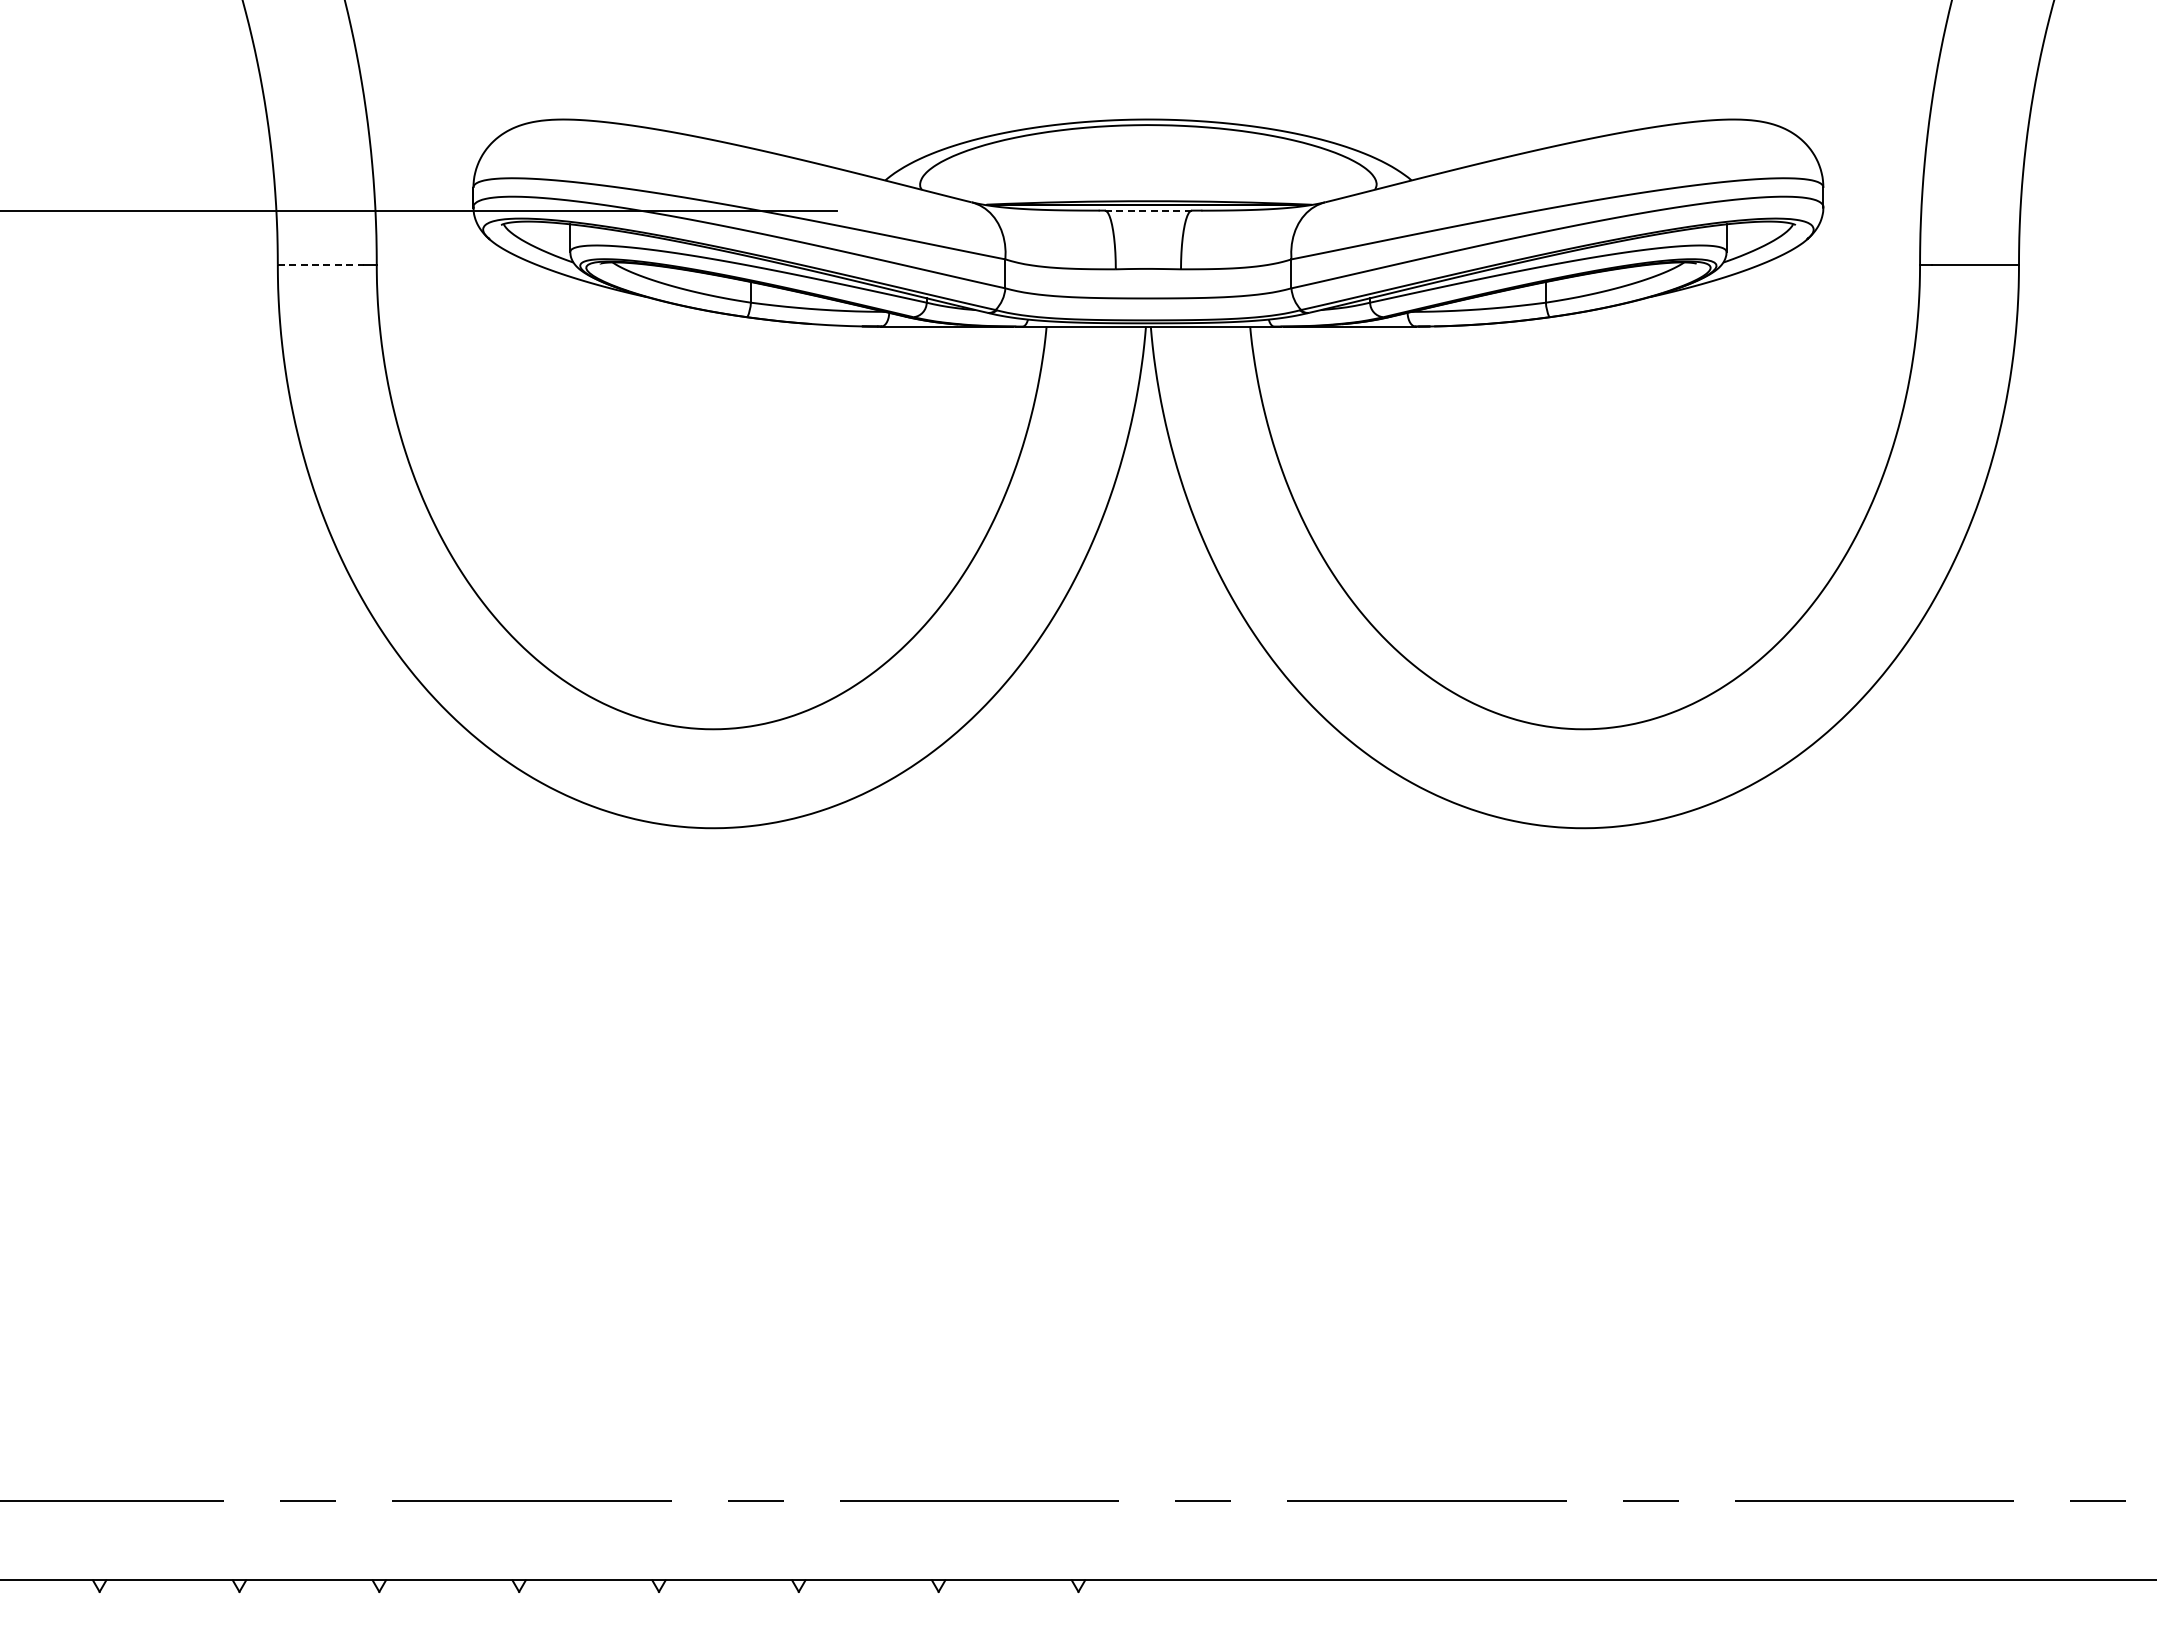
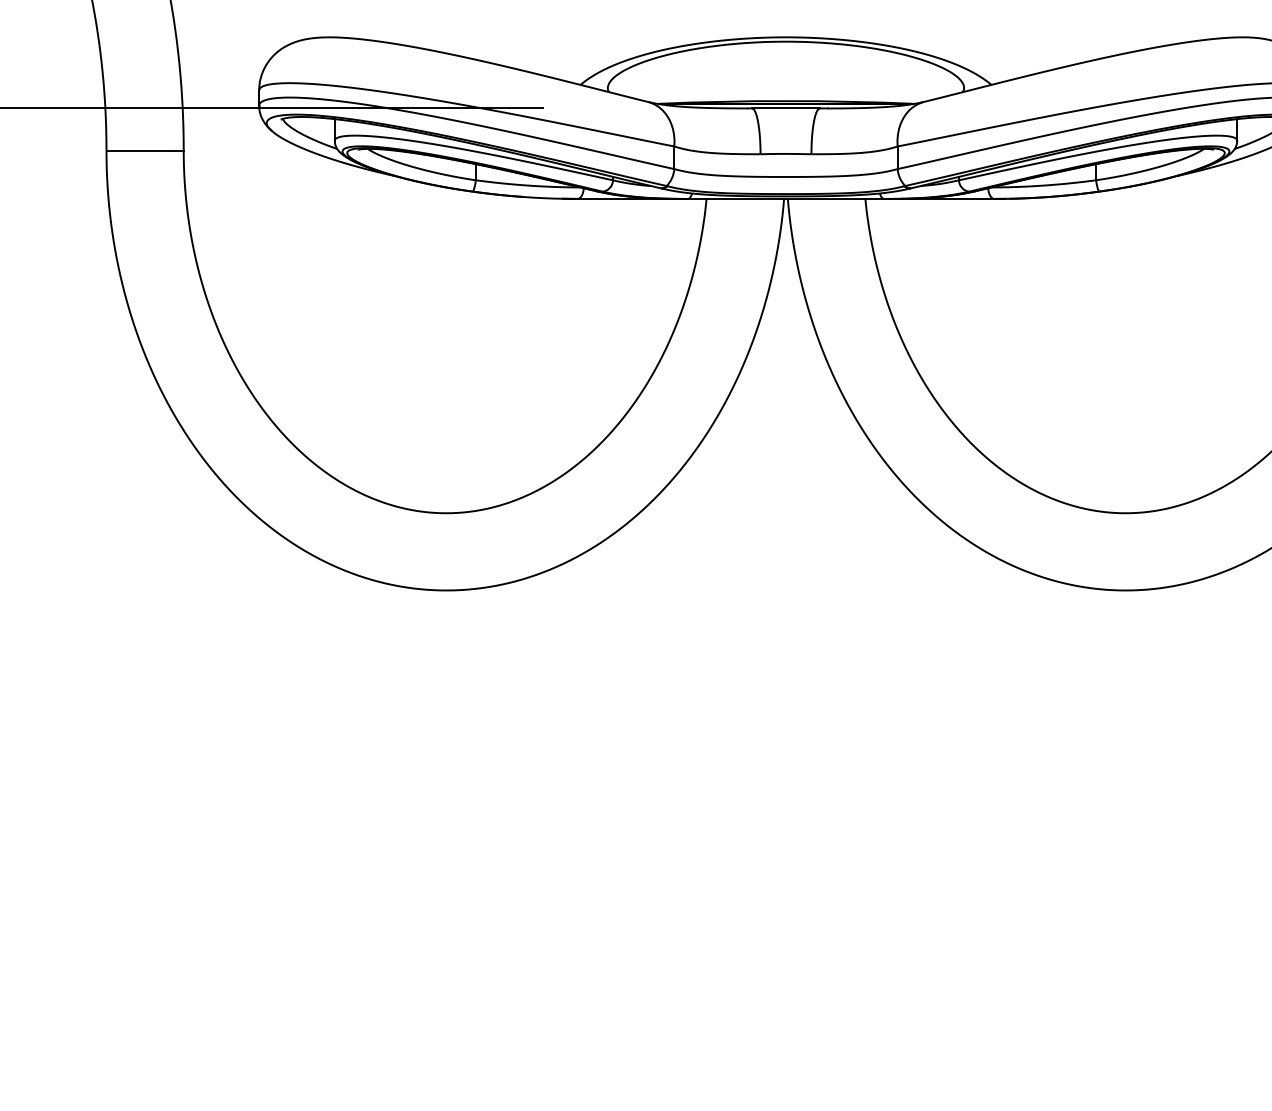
line: (1148, 210) -> (786, 108), dashed -> solid
line: (321, 264) -> (140, 150), dashed -> solid

